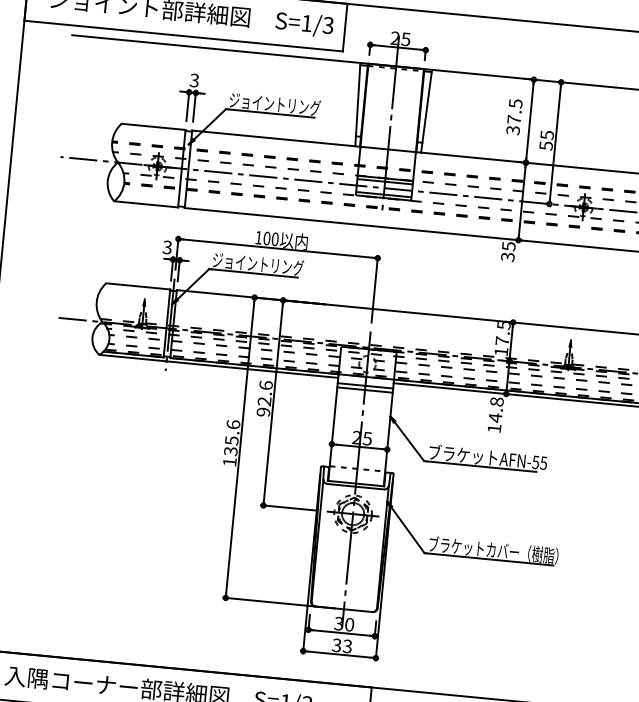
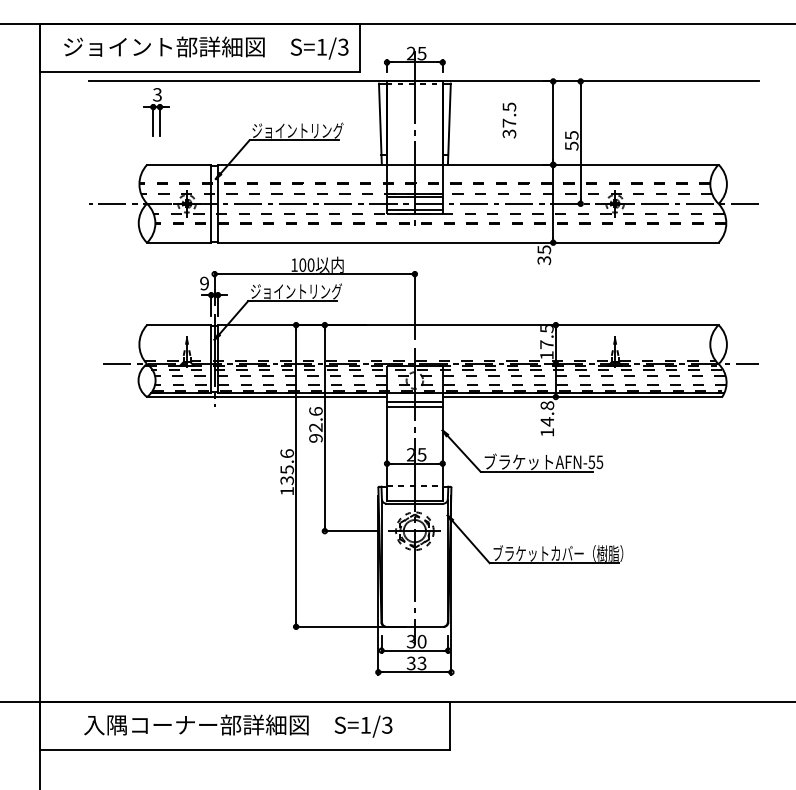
part: (191, 98) -> (156, 112), moved
text: (514, 117) -> (509, 120), moved
text: (167, 247) -> (204, 283), 3 -> 9

